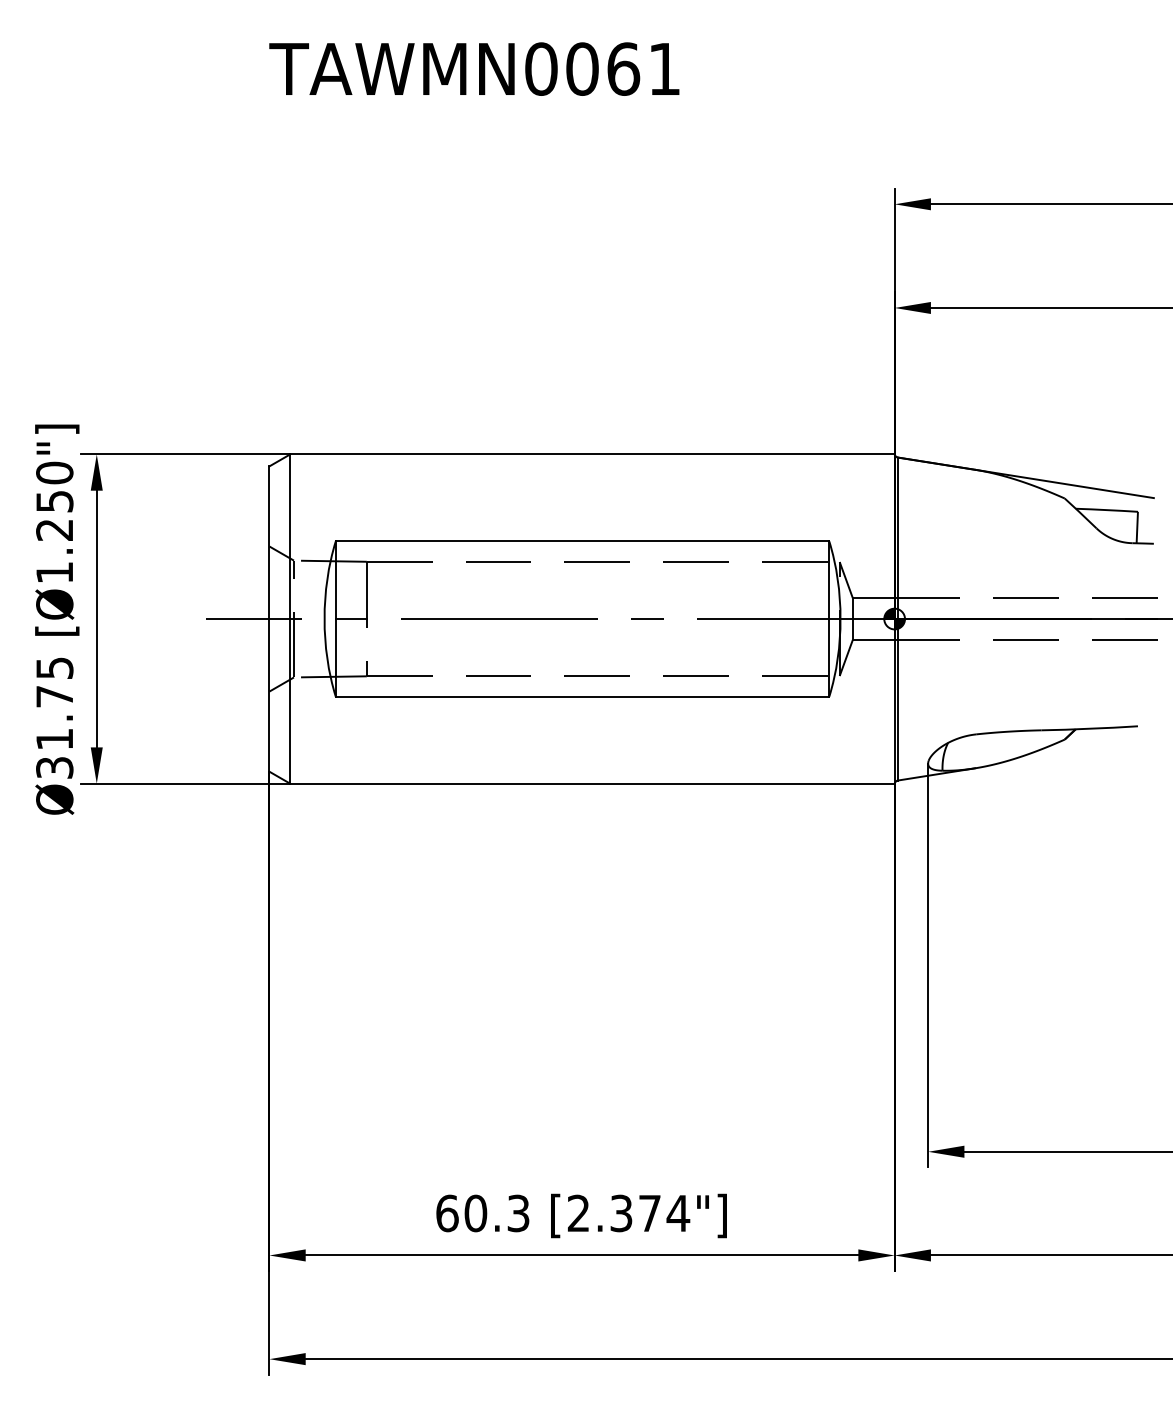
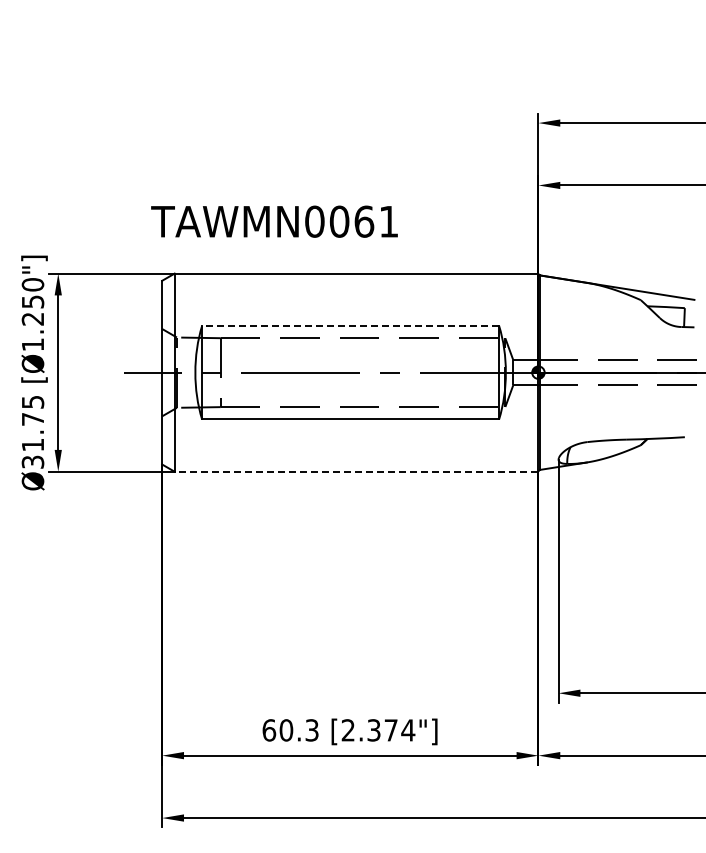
text: (474, 68) -> (274, 221), moved
line: (582, 540) -> (350, 325), solid -> dashed
line: (592, 783) -> (356, 471), solid -> dashed

